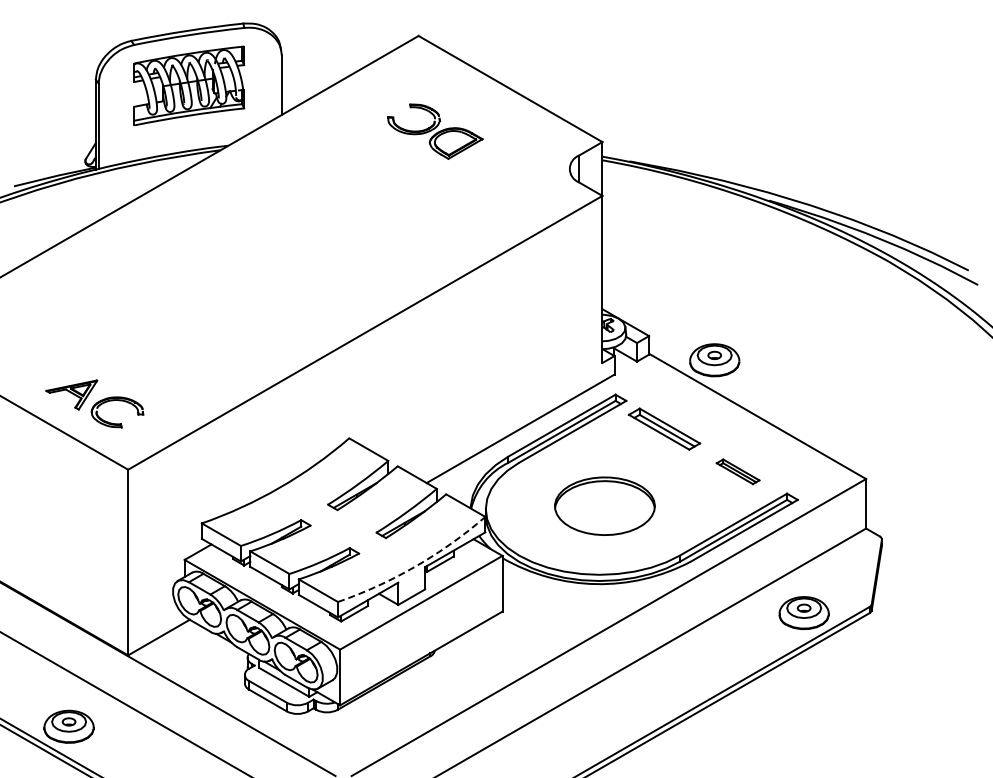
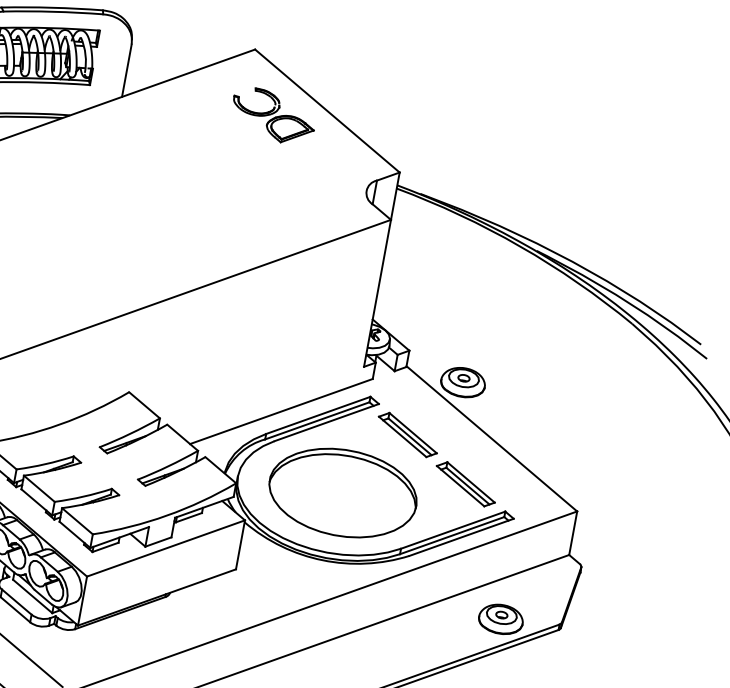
part: (435, 131) -> (273, 116), moved
part: (737, 471) -> (465, 484), size x1.67
part: (604, 506) -> (342, 493), size x1.67
arc: (415, 566) -> (166, 515), dashed -> solid

